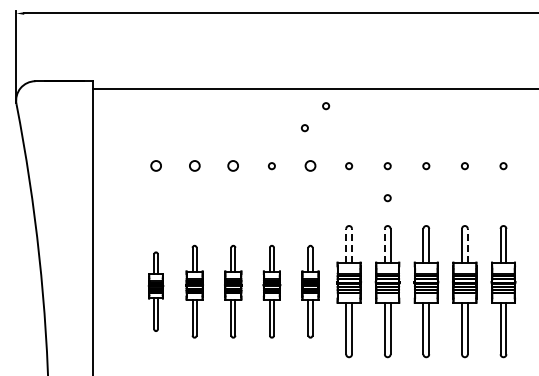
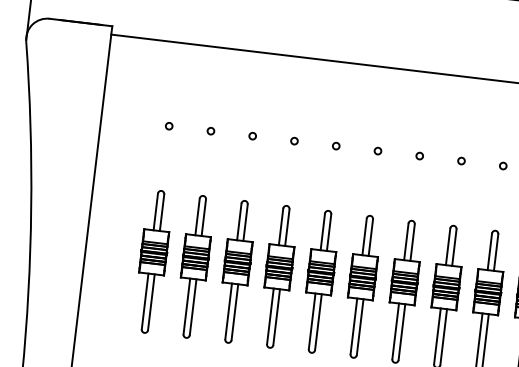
circle: (326, 106) -> (361, 83), removed
circle: (304, 128) -> (334, 104), removed
circle: (155, 166) -> (168, 126), size x0.62
circle: (194, 166) -> (210, 131), size x0.62
circle: (233, 166) -> (252, 136), size x0.62
circle: (310, 166) -> (336, 146), size x0.62
circle: (387, 198) -> (415, 191), removed
line: (346, 245) -> (364, 236), dashed -> solid
line: (352, 245) -> (371, 237), dashed -> solid
line: (384, 245) -> (406, 241), dashed -> solid
line: (467, 245) -> (495, 252), dashed -> solid
part: (155, 291) -> (152, 261), size x1.67
part: (194, 291) -> (194, 266), size x1.43
part: (233, 291) -> (236, 271), size x1.43
part: (271, 291) -> (277, 276), size x1.43
part: (310, 291) -> (320, 281), size x1.43

